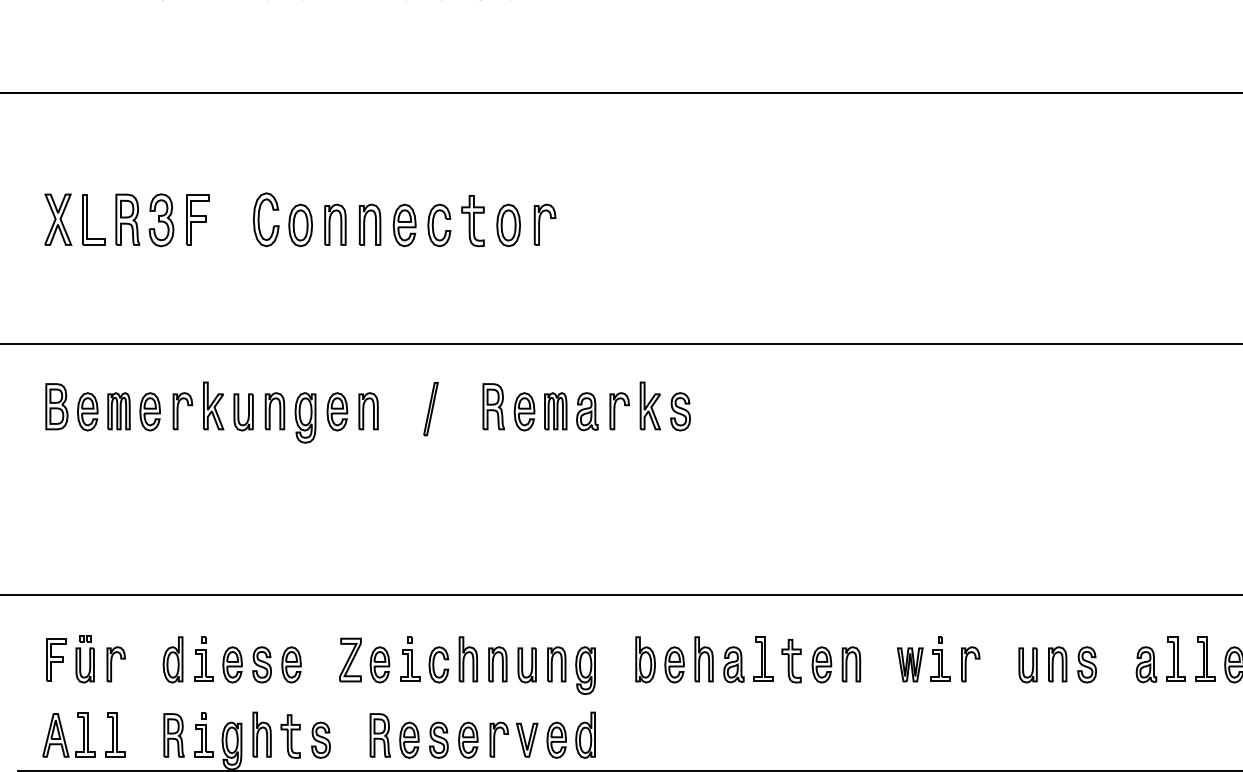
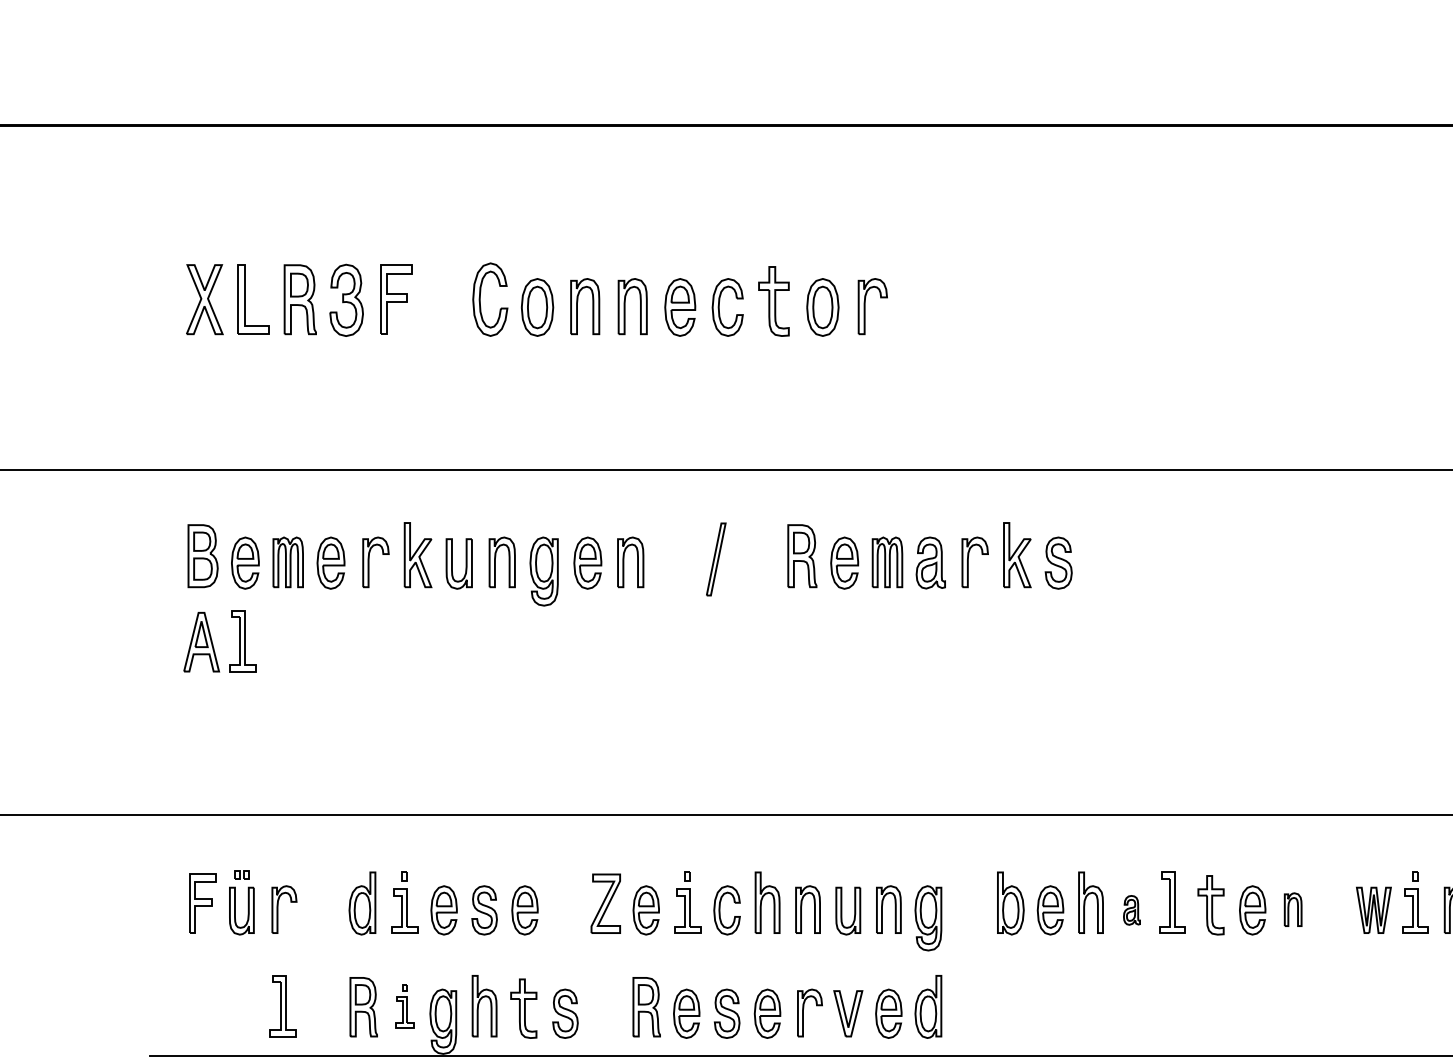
part: (733, 664) -> (1131, 909), size x0.6
part: (851, 664) -> (1293, 909), size x0.7
part: (68, 734) -> (218, 640), moved
part: (203, 734) -> (404, 1005), size x0.7

